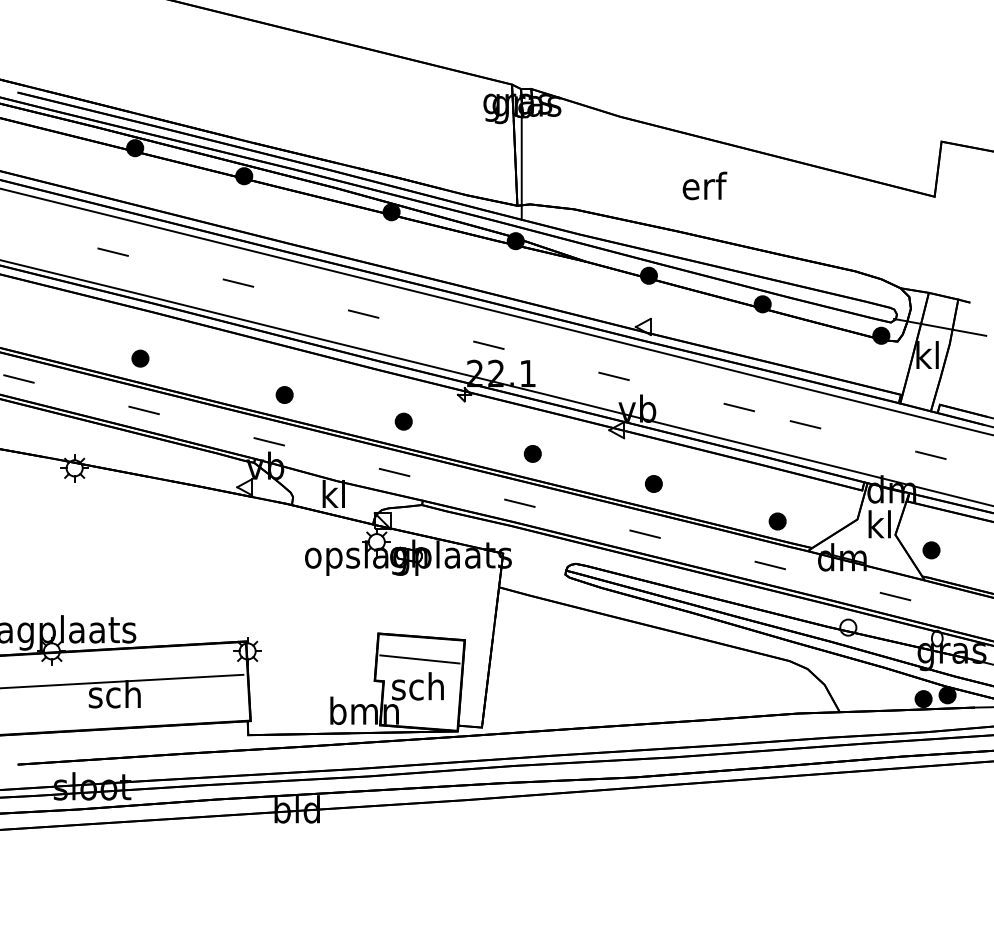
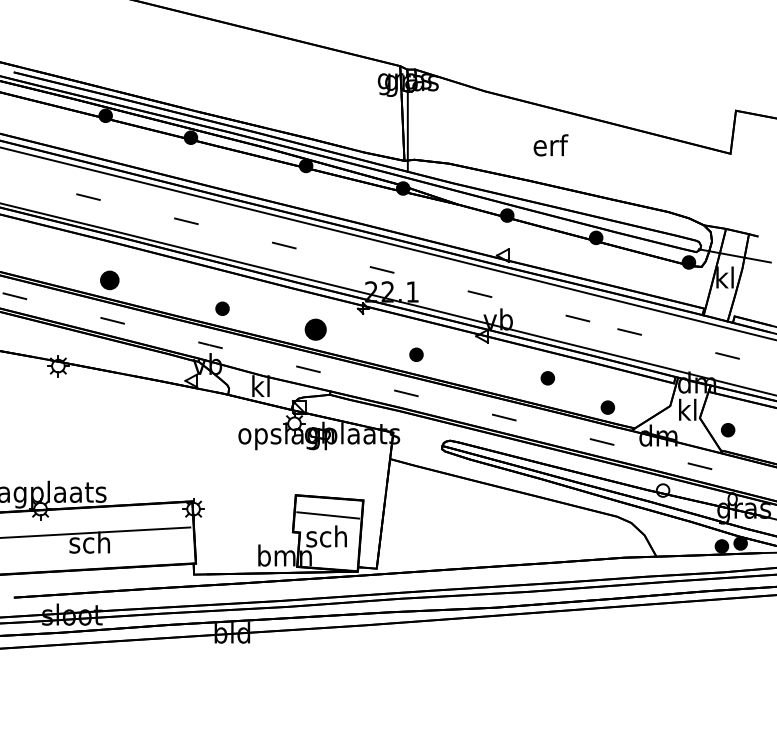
part: (140, 358) -> (109, 280), size x1.4
part: (403, 421) -> (315, 329), size x1.6
part: (653, 483) -> (547, 377), moved

